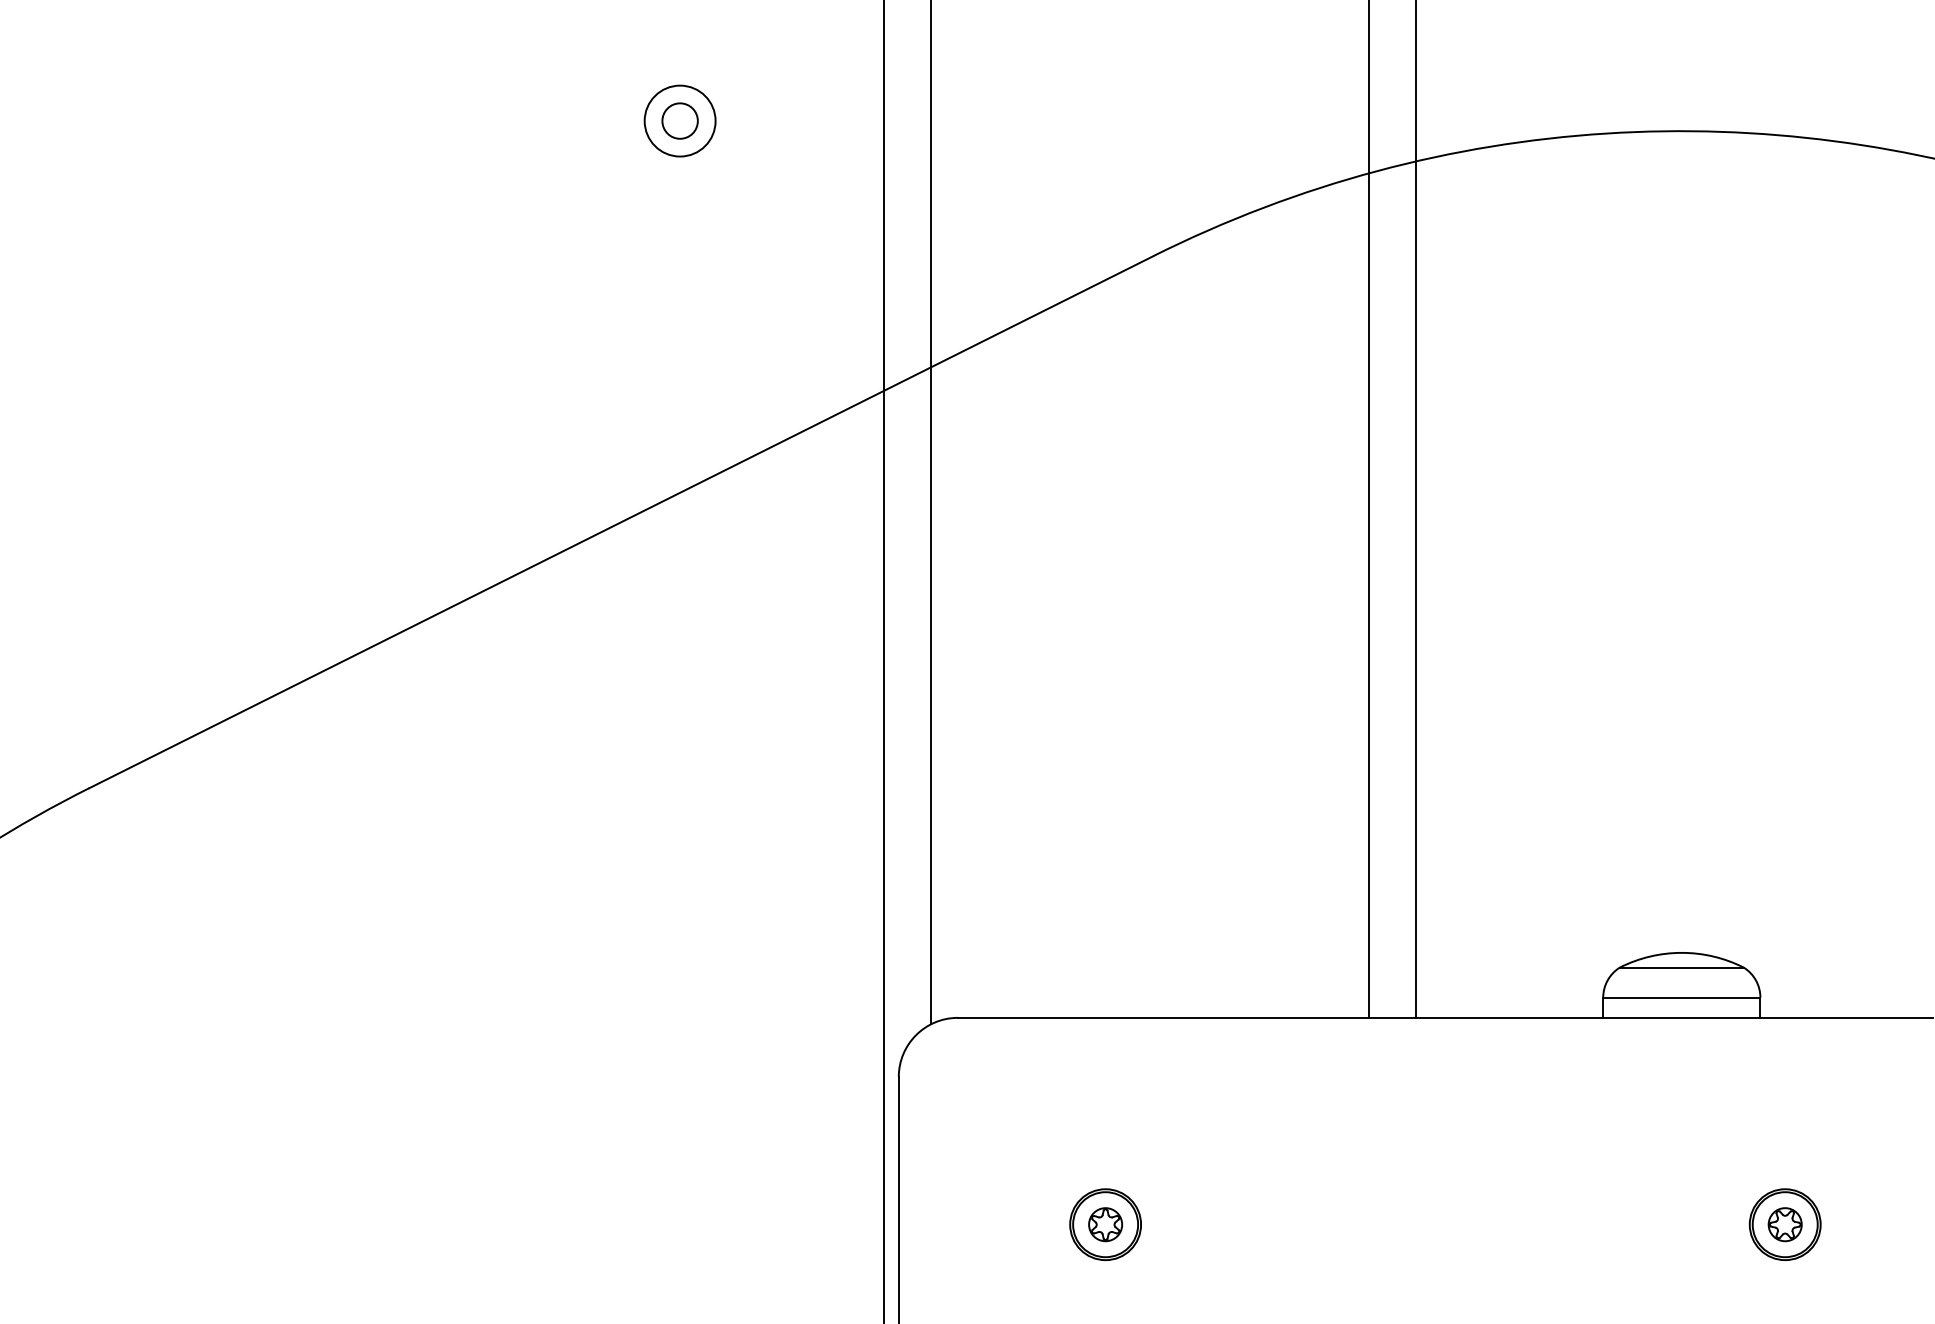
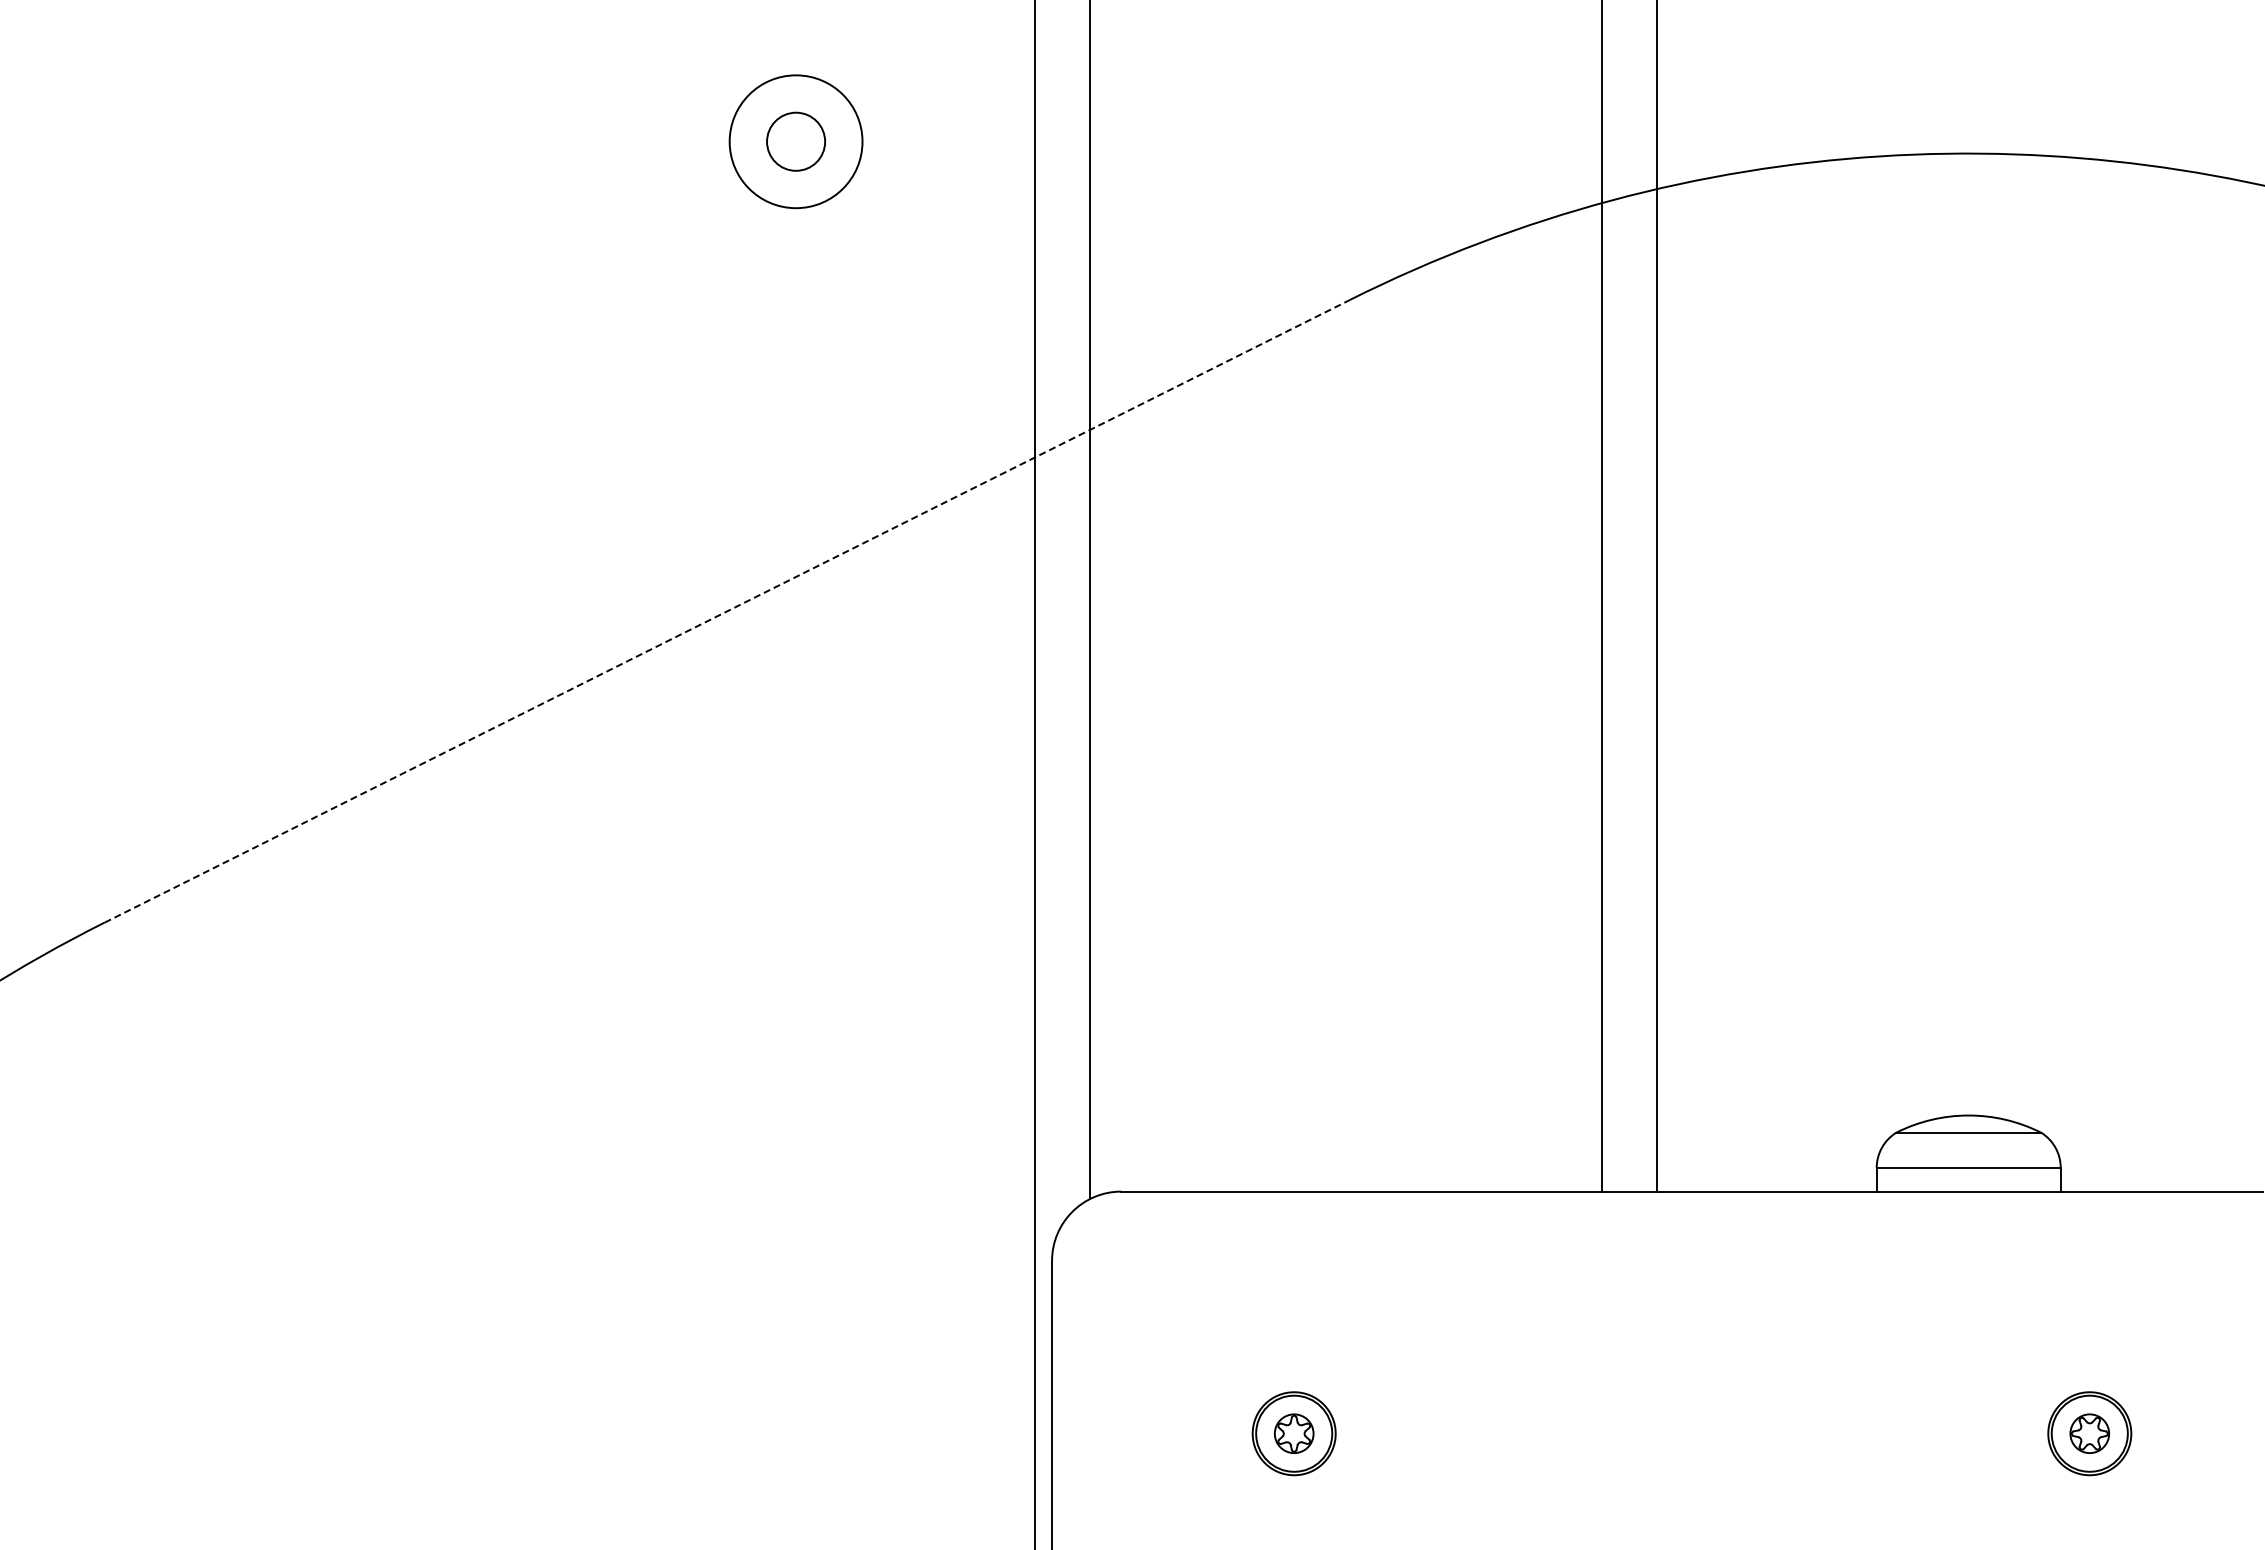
circle: (679, 120) -> (795, 141), size x1.4
circle: (679, 120) -> (795, 141), size x1.6
line: (621, 522) -> (727, 611), solid -> dashed

